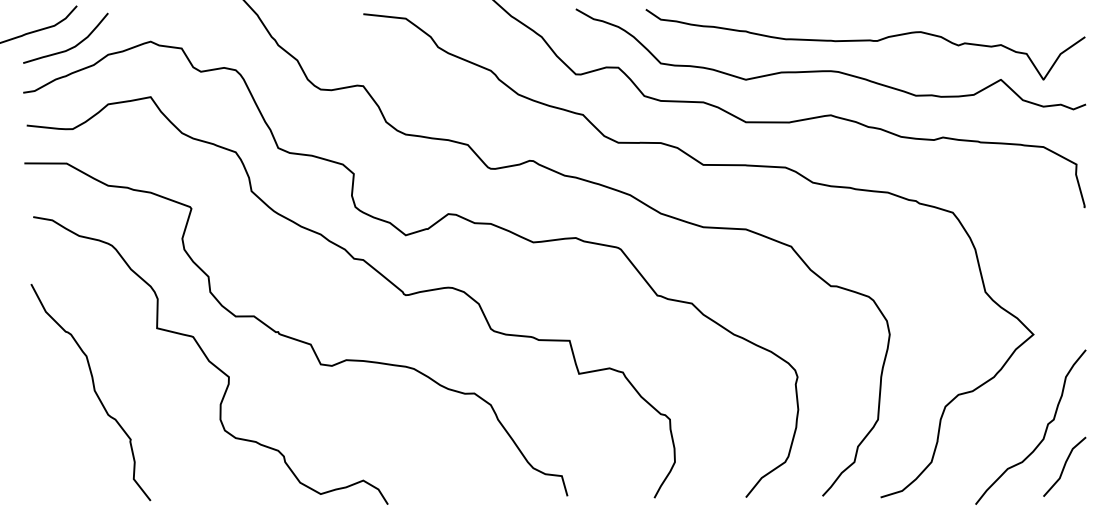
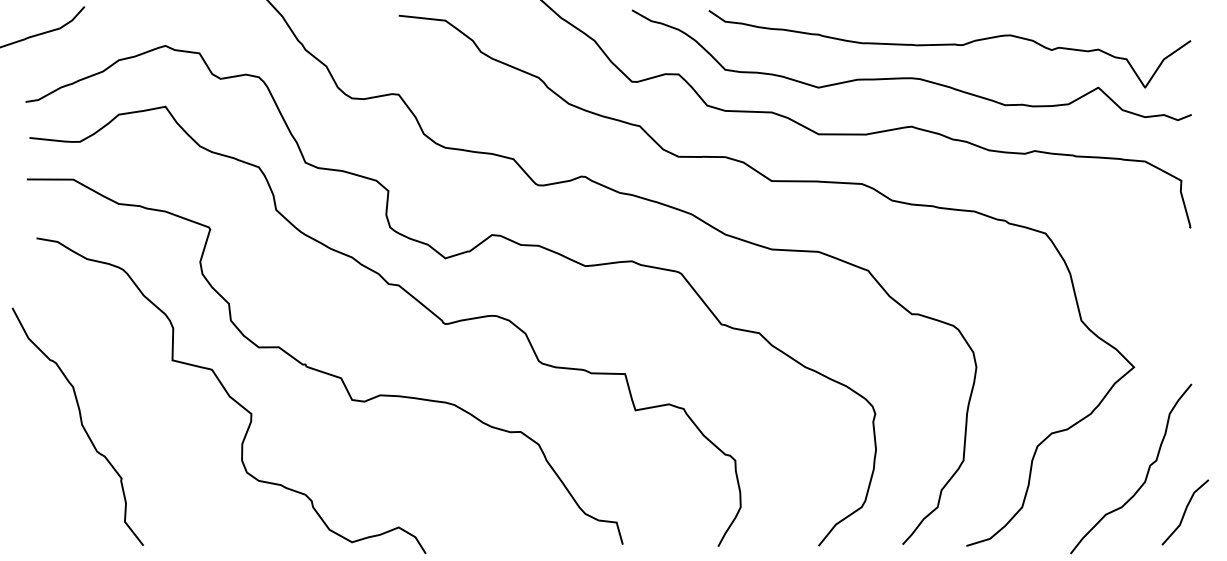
curve: (70, 47) -> (77, 52), removed
curve: (94, 391) -> (81, 425), moved
line: (1064, 466) -> (1185, 512), moved

